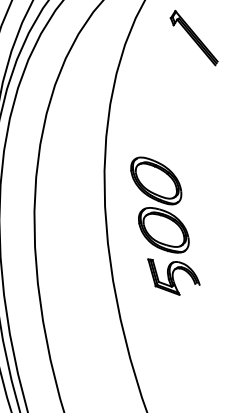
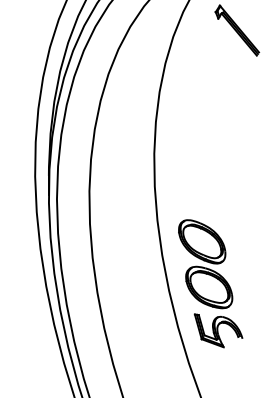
part: (165, 225) -> (210, 283), moved

